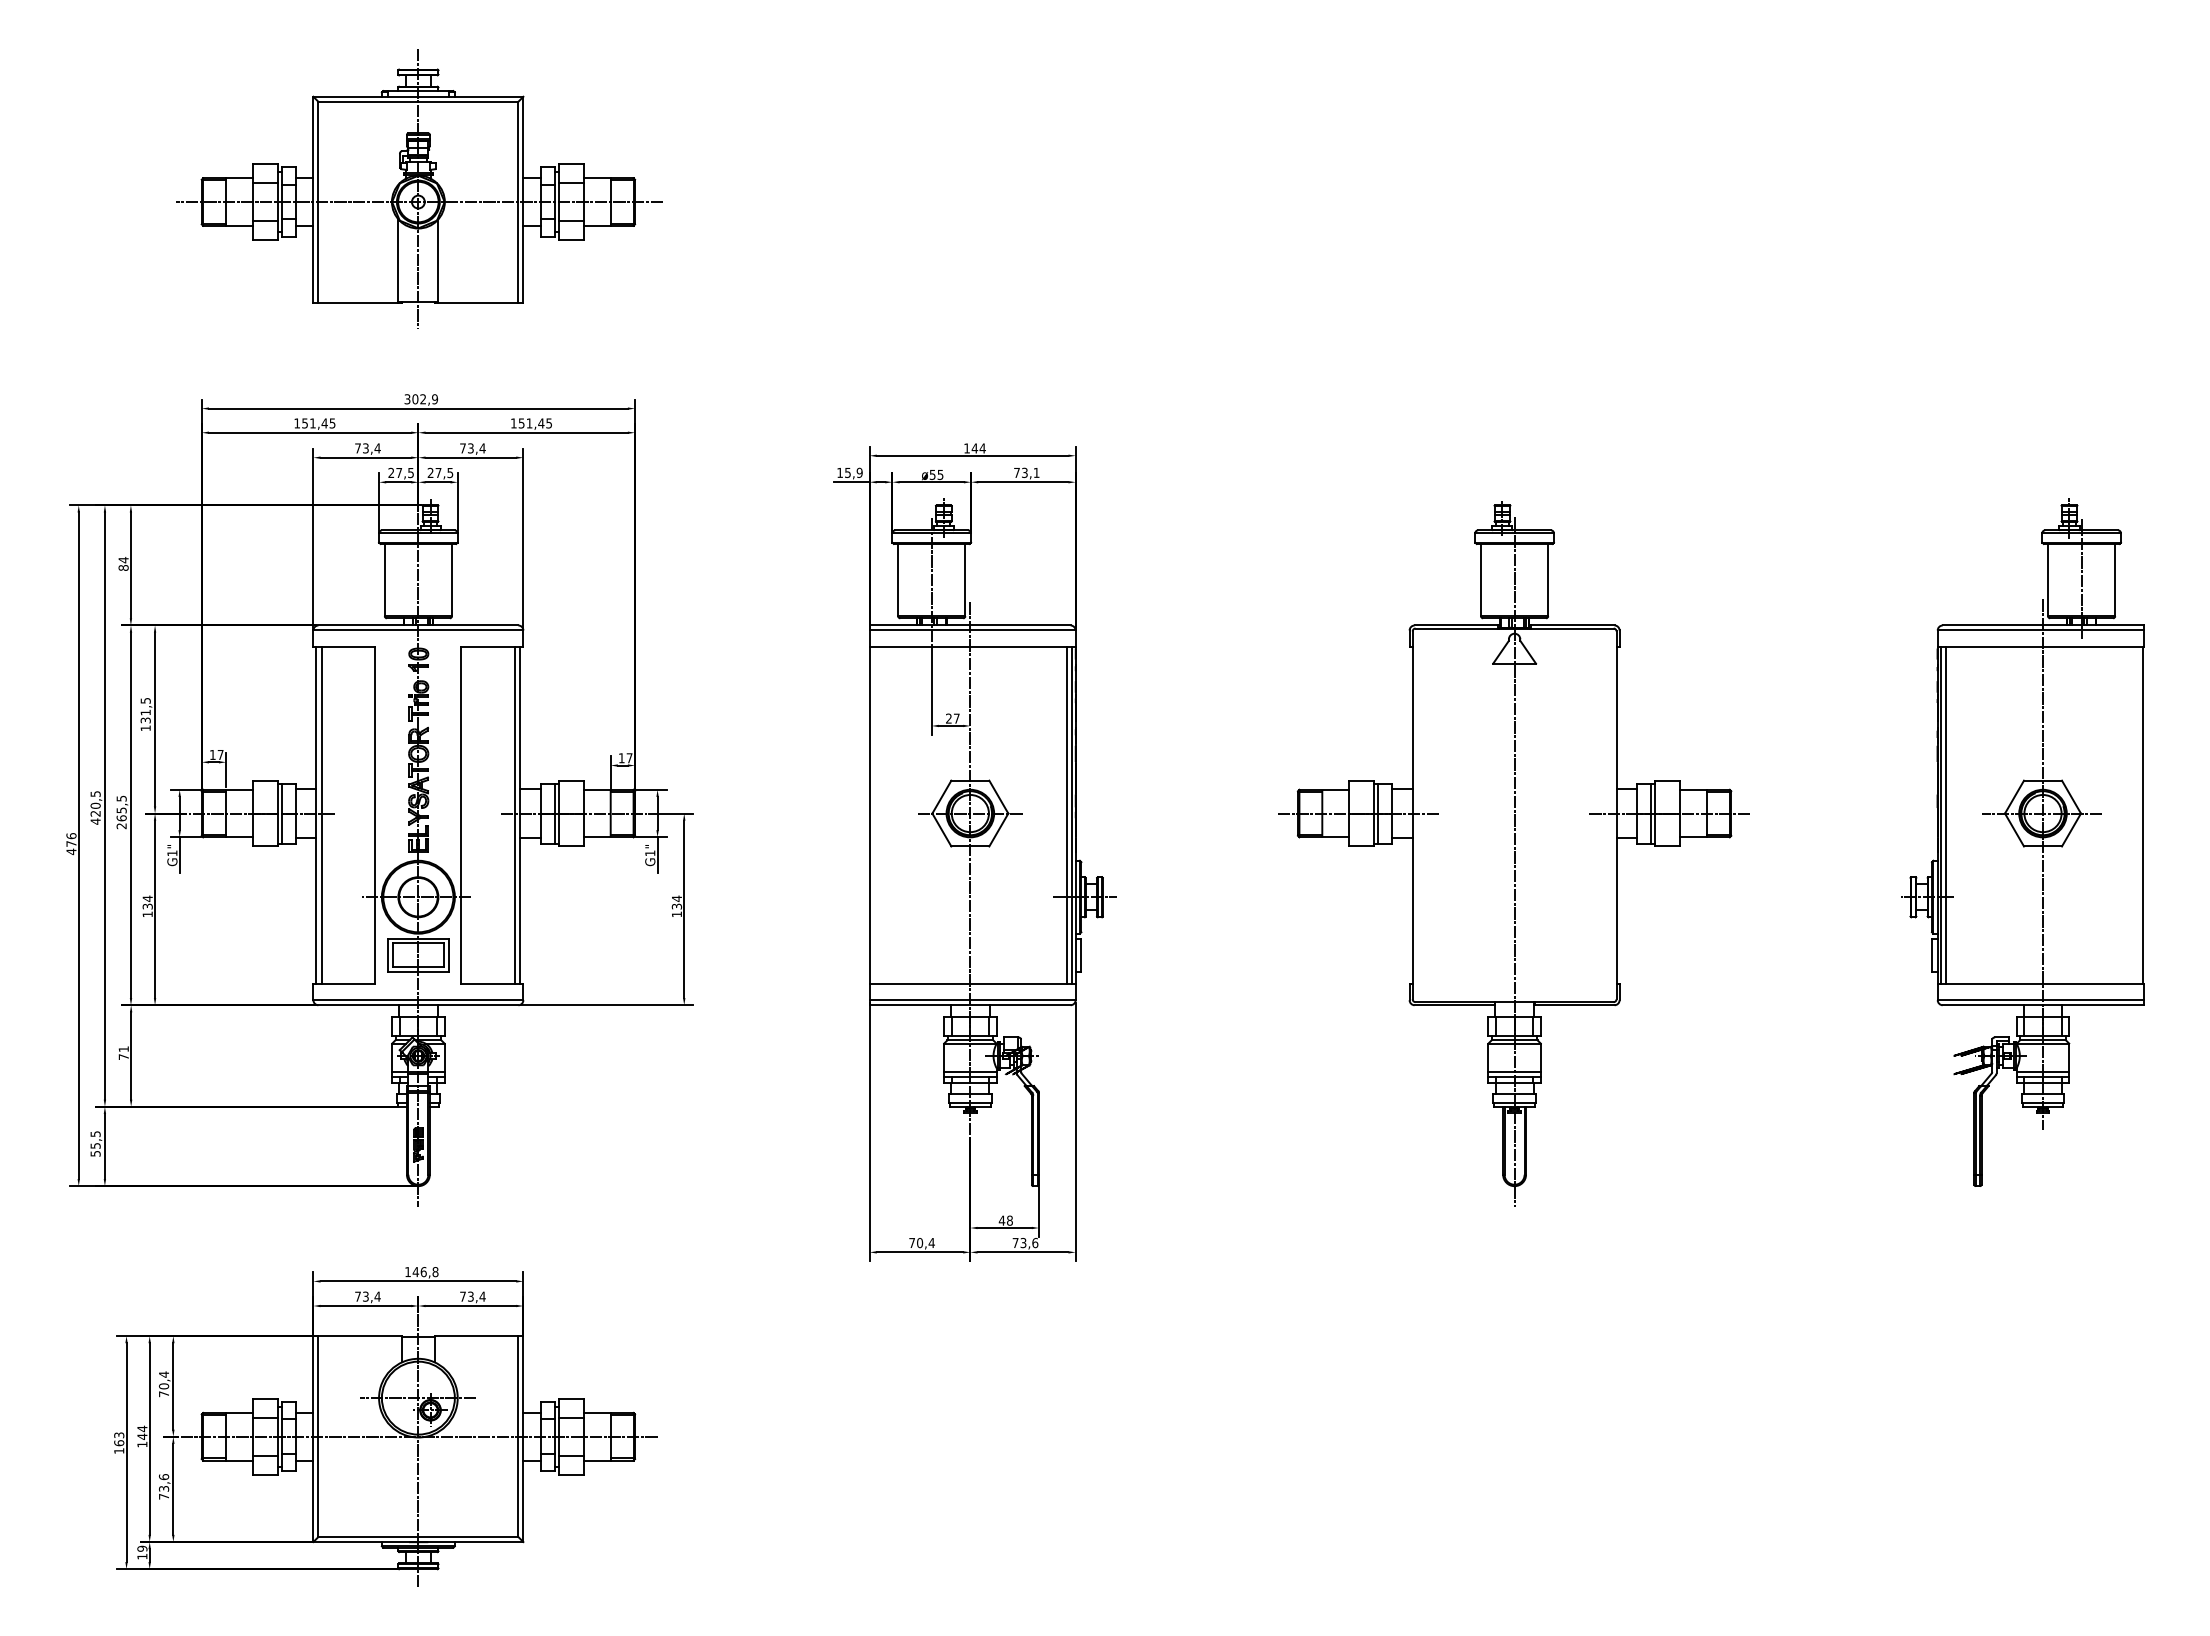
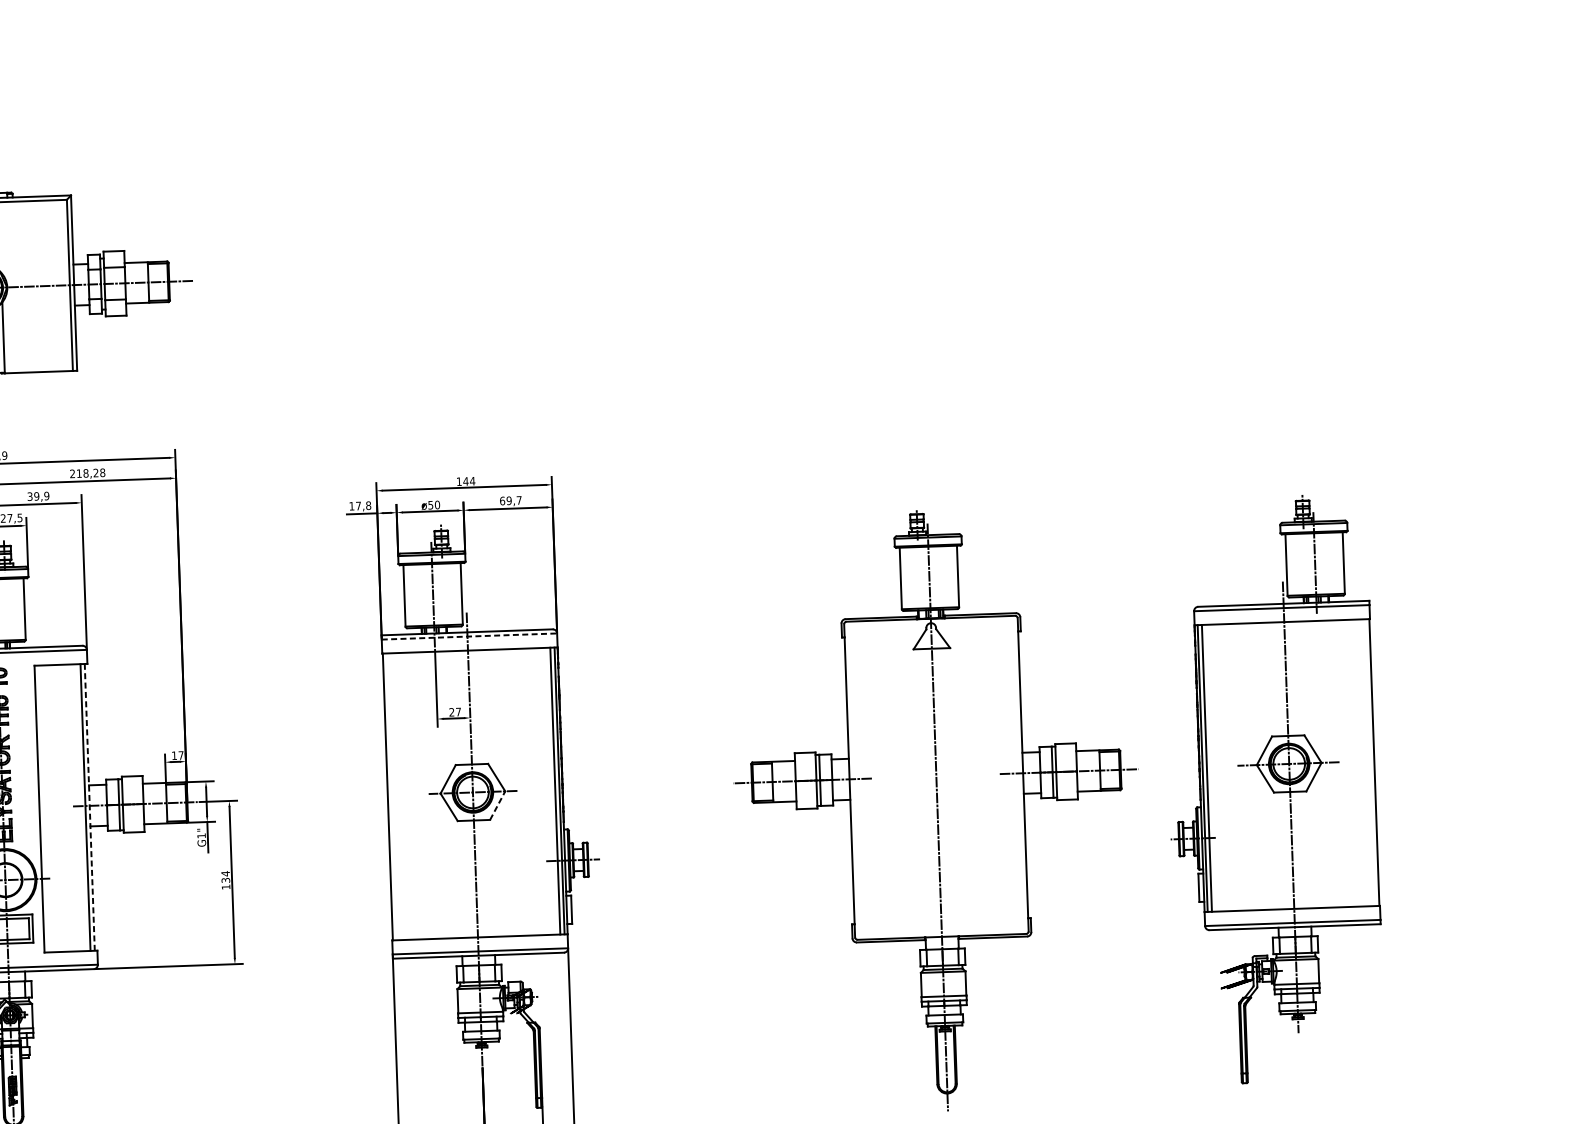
text: (531, 423) -> (87, 473), 151,45 -> 218,28
text: (472, 448) -> (38, 496), 73,4 -> 39,9
text: (853, 472) -> (363, 505), 15,9 -> 17,8
text: (1026, 472) -> (510, 500), 73,1 -> 69,7
text: (940, 474) -> (437, 504), ø55 -> ø50
line: (972, 630) -> (469, 636), solid -> dashed
line: (520, 814) -> (89, 806), solid -> dashed
line: (998, 830) -> (497, 806), solid -> dashed
part: (2022, 842) -> (1272, 789), moved

